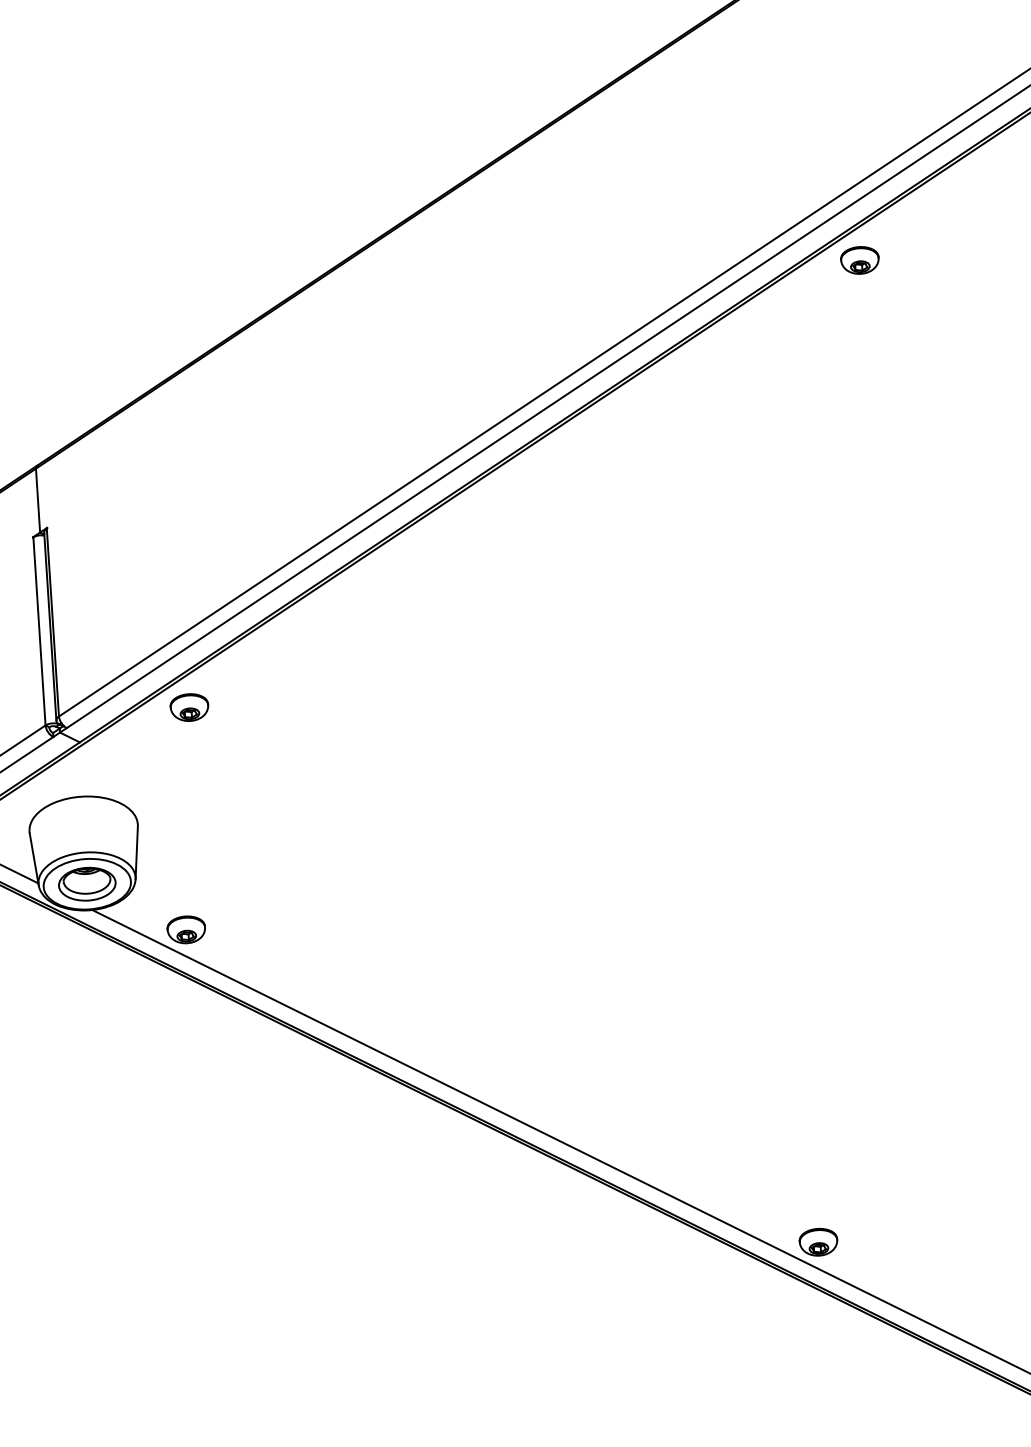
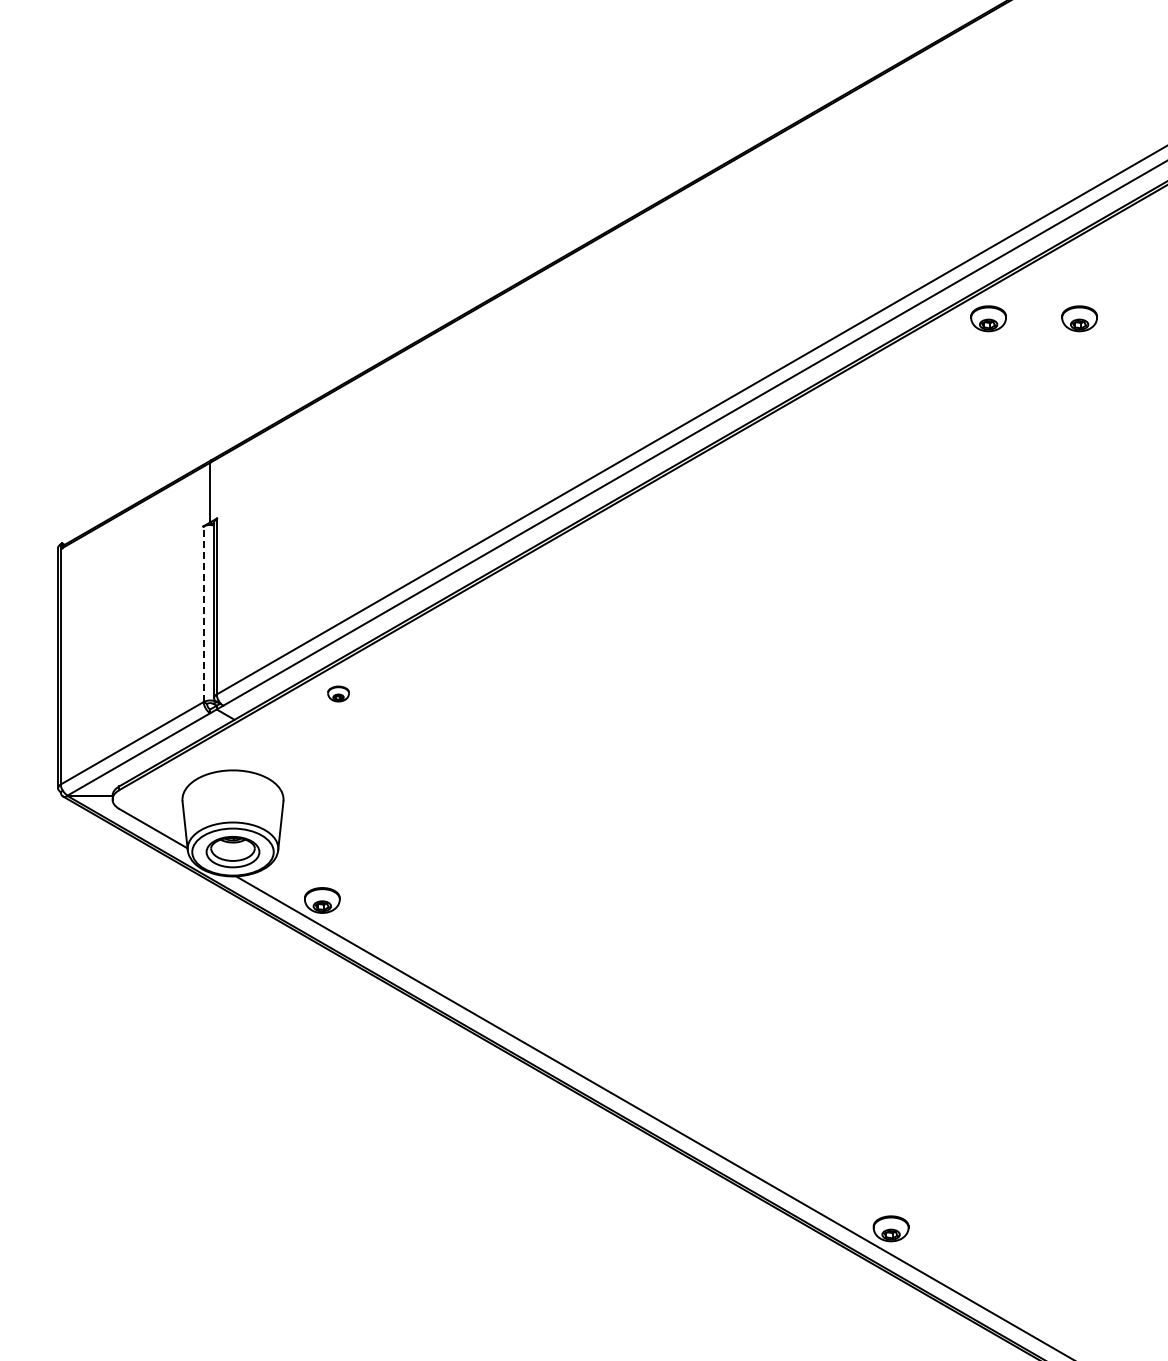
part: (957, 253) -> (1079, 318), added
line: (39, 631) -> (203, 614), solid -> dashed
part: (189, 706) -> (338, 693), size x0.6

